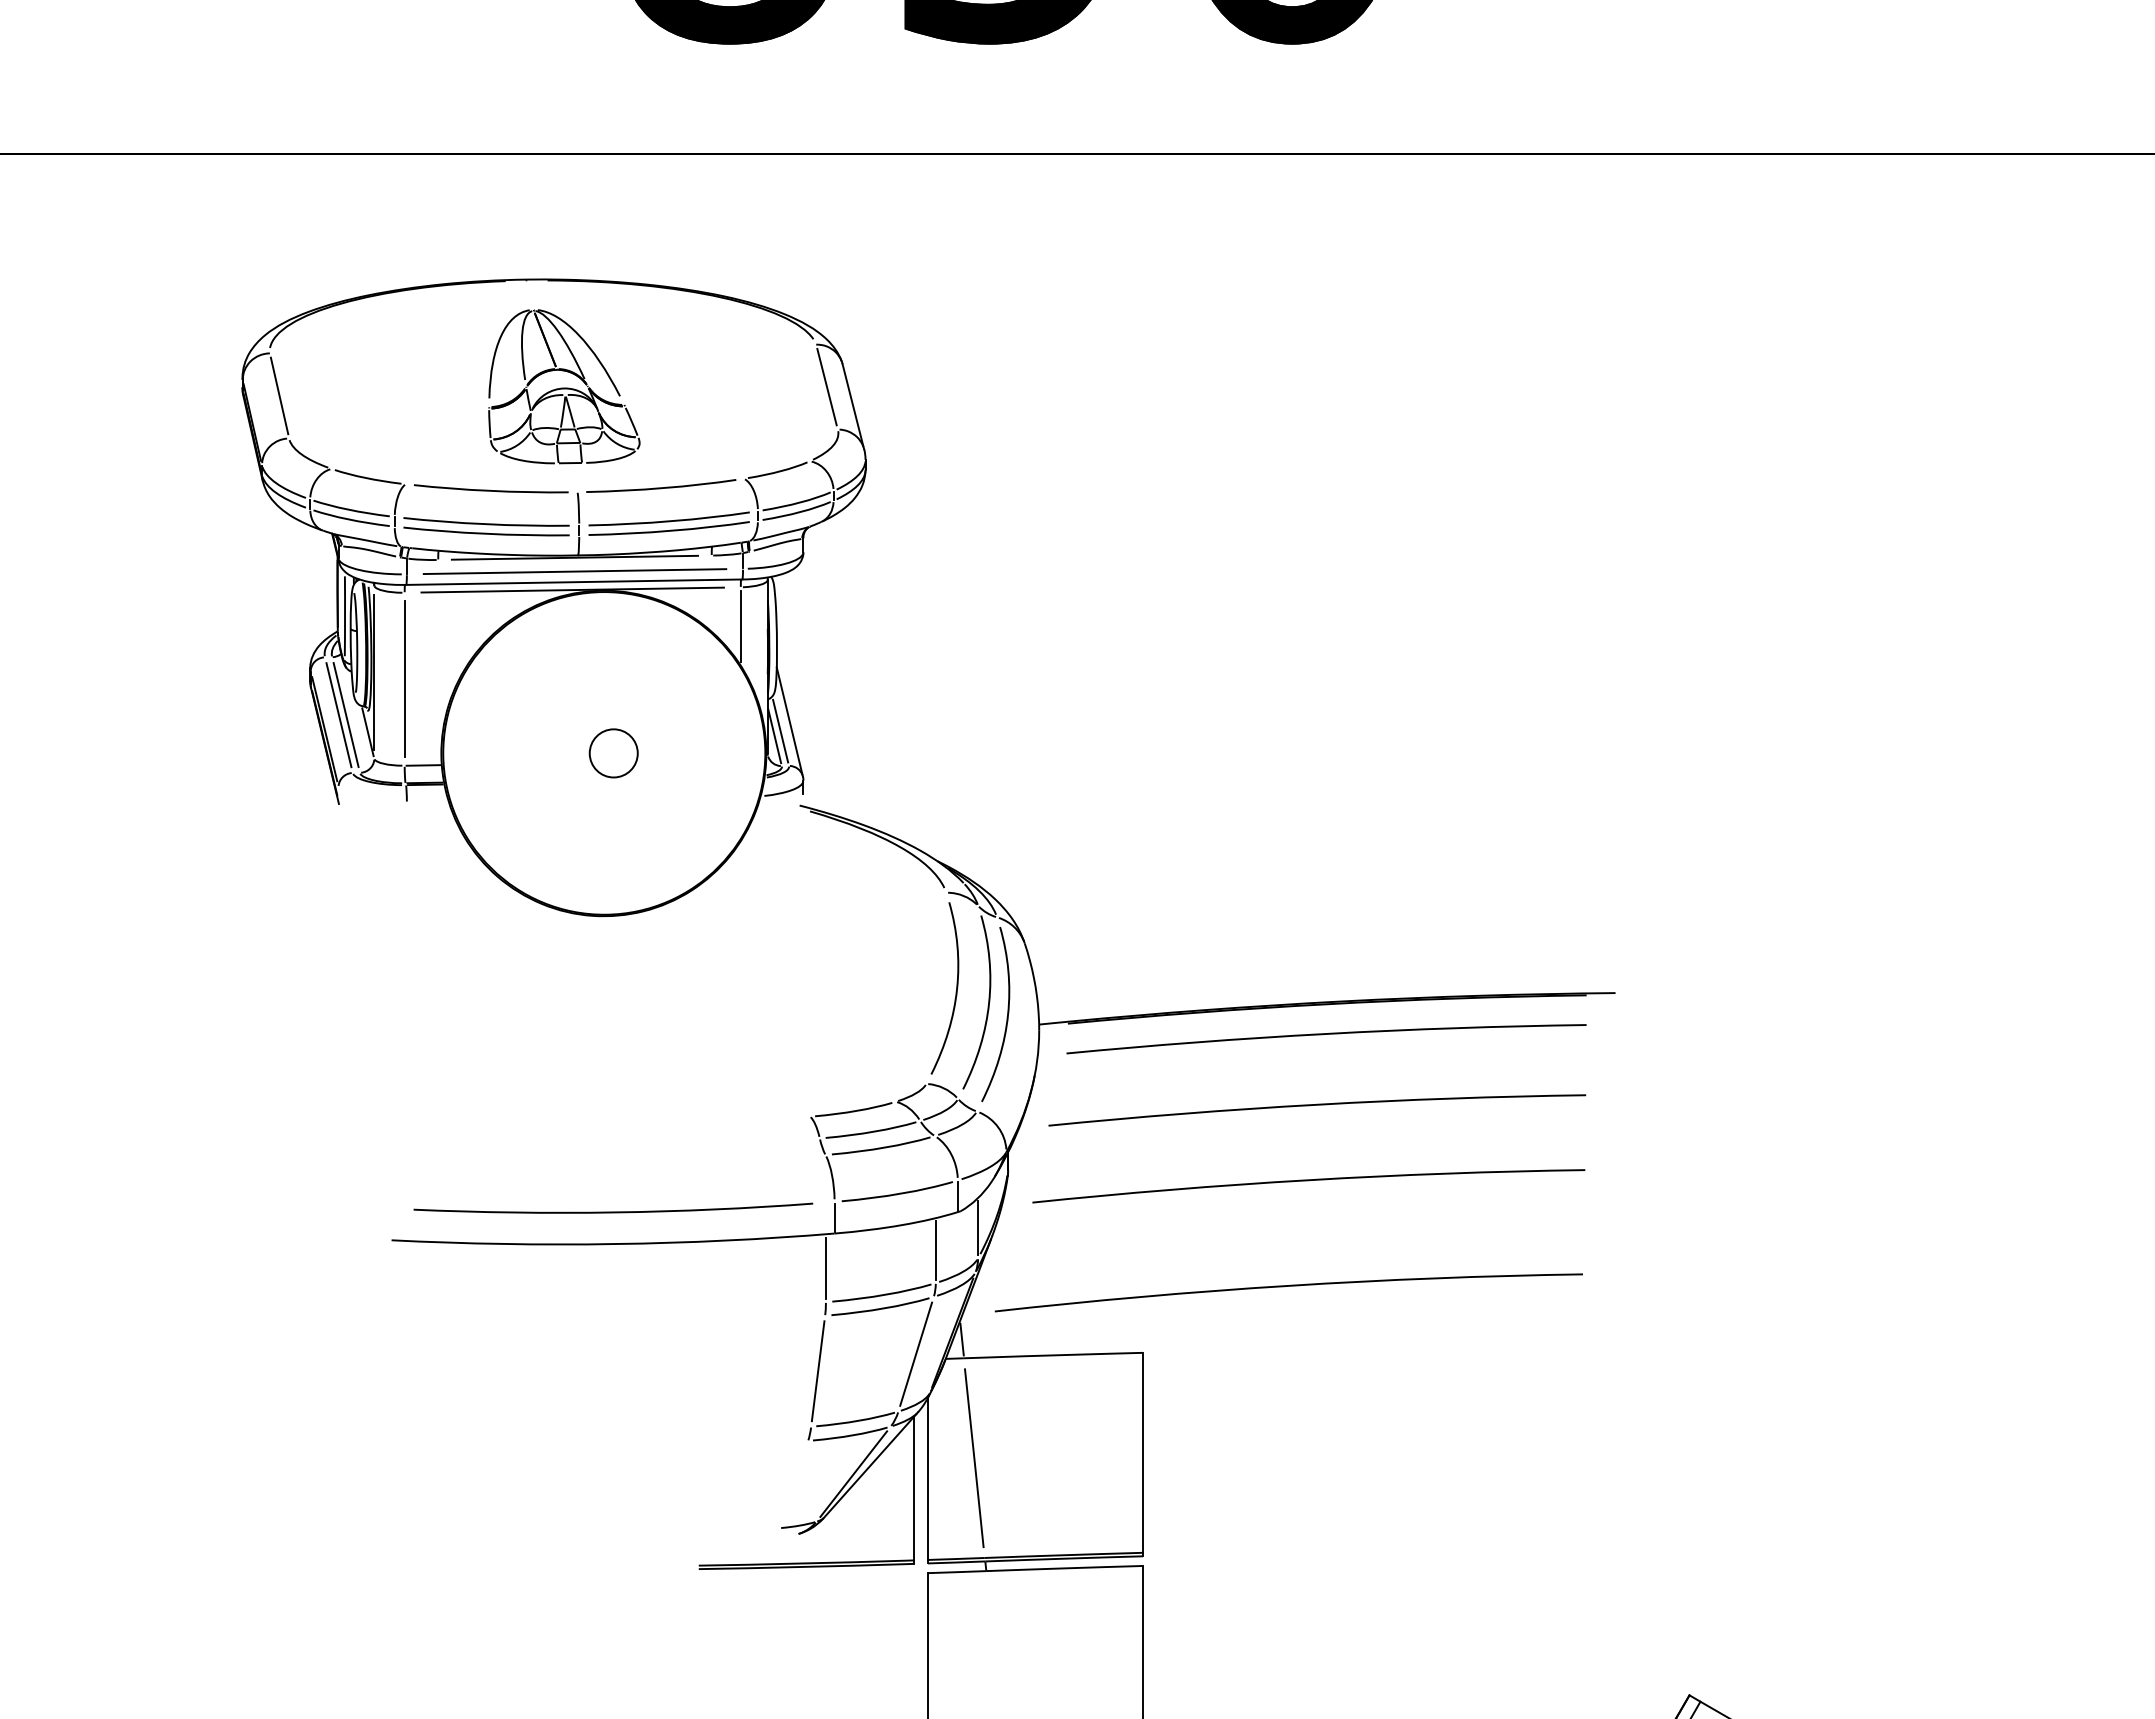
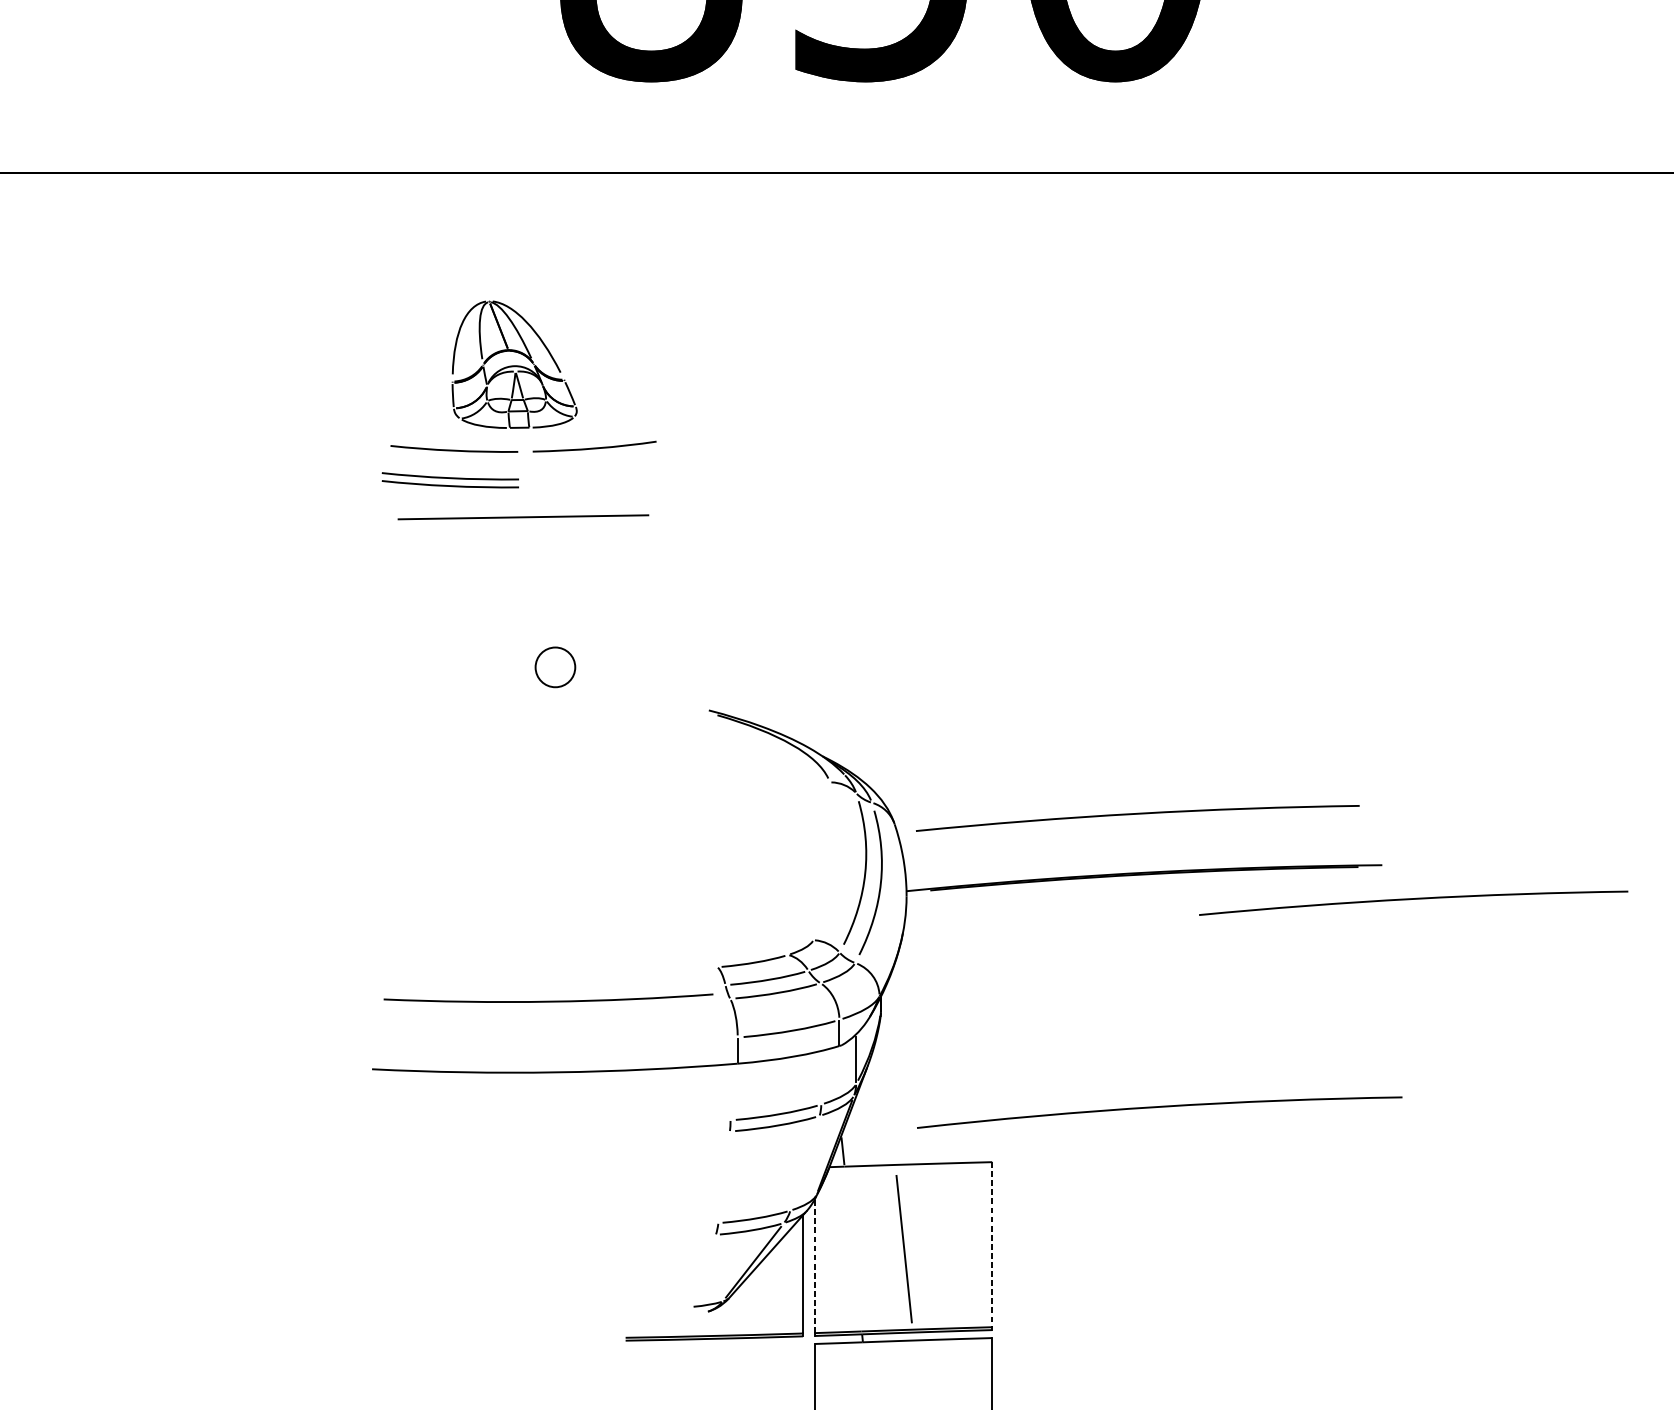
part: (553, 597) -> (505, 538), removed
curve: (955, 991) -> (837, 863), removed
curve: (1326, 1034) -> (1413, 899), moved
curve: (1317, 1105) -> (1137, 814), moved
curve: (1308, 1181) -> (1128, 1020), removed
curve: (613, 1211) -> (548, 1000), moved
line: (935, 1250) -> (821, 1077), removed
line: (825, 1267) -> (730, 1091), removed
curve: (1288, 1286) -> (1159, 1107), moved
line: (916, 1353) -> (805, 1162), removed
line: (817, 1371) -> (723, 1177), removed
line: (1142, 1452) -> (991, 1244), solid -> dashed
line: (974, 1458) -> (904, 1249), moved
line: (928, 1478) -> (815, 1265), solid -> dashed

